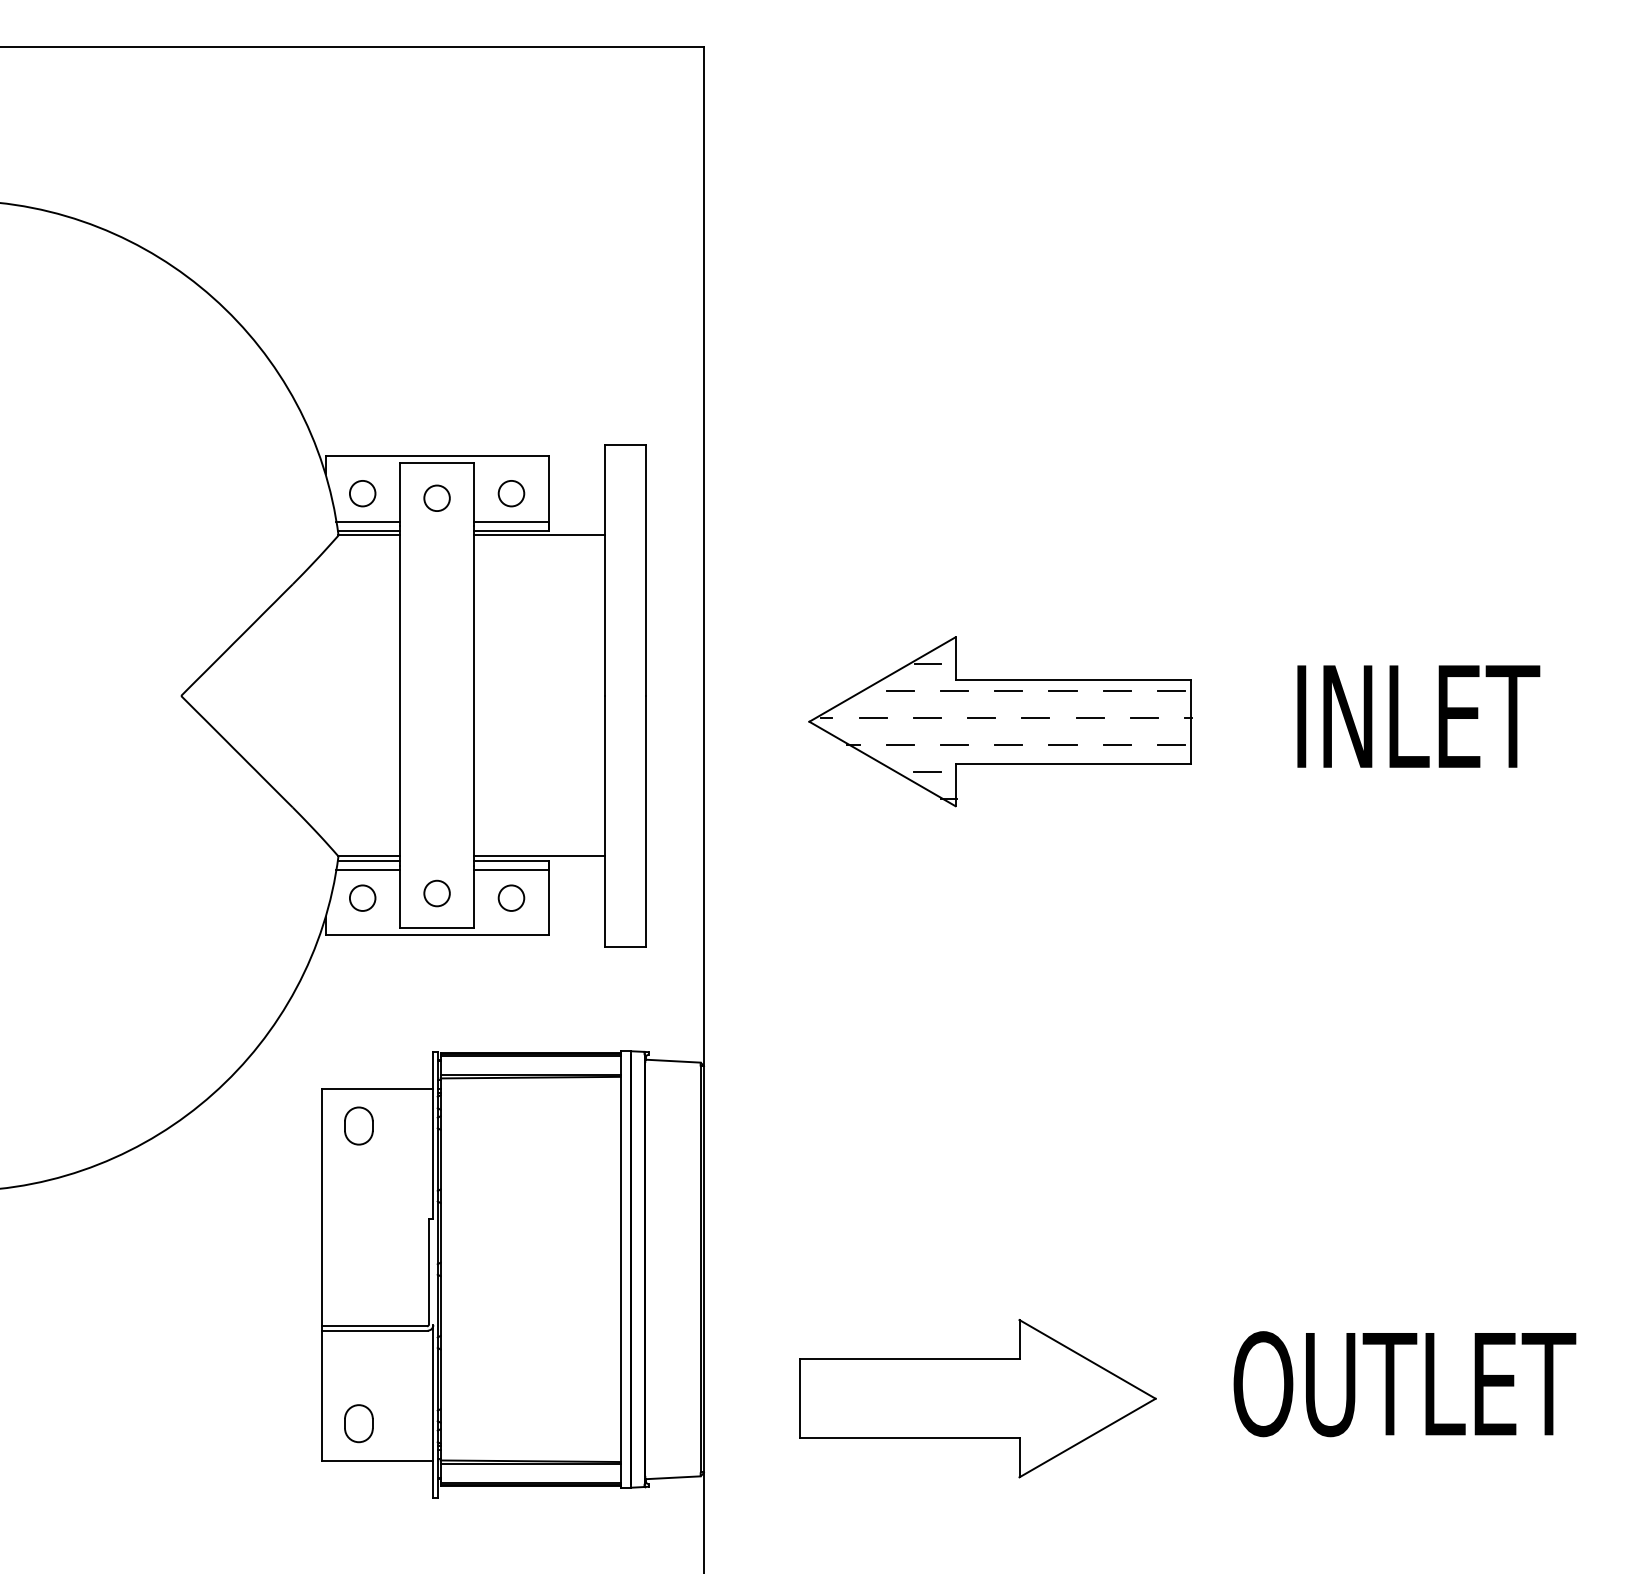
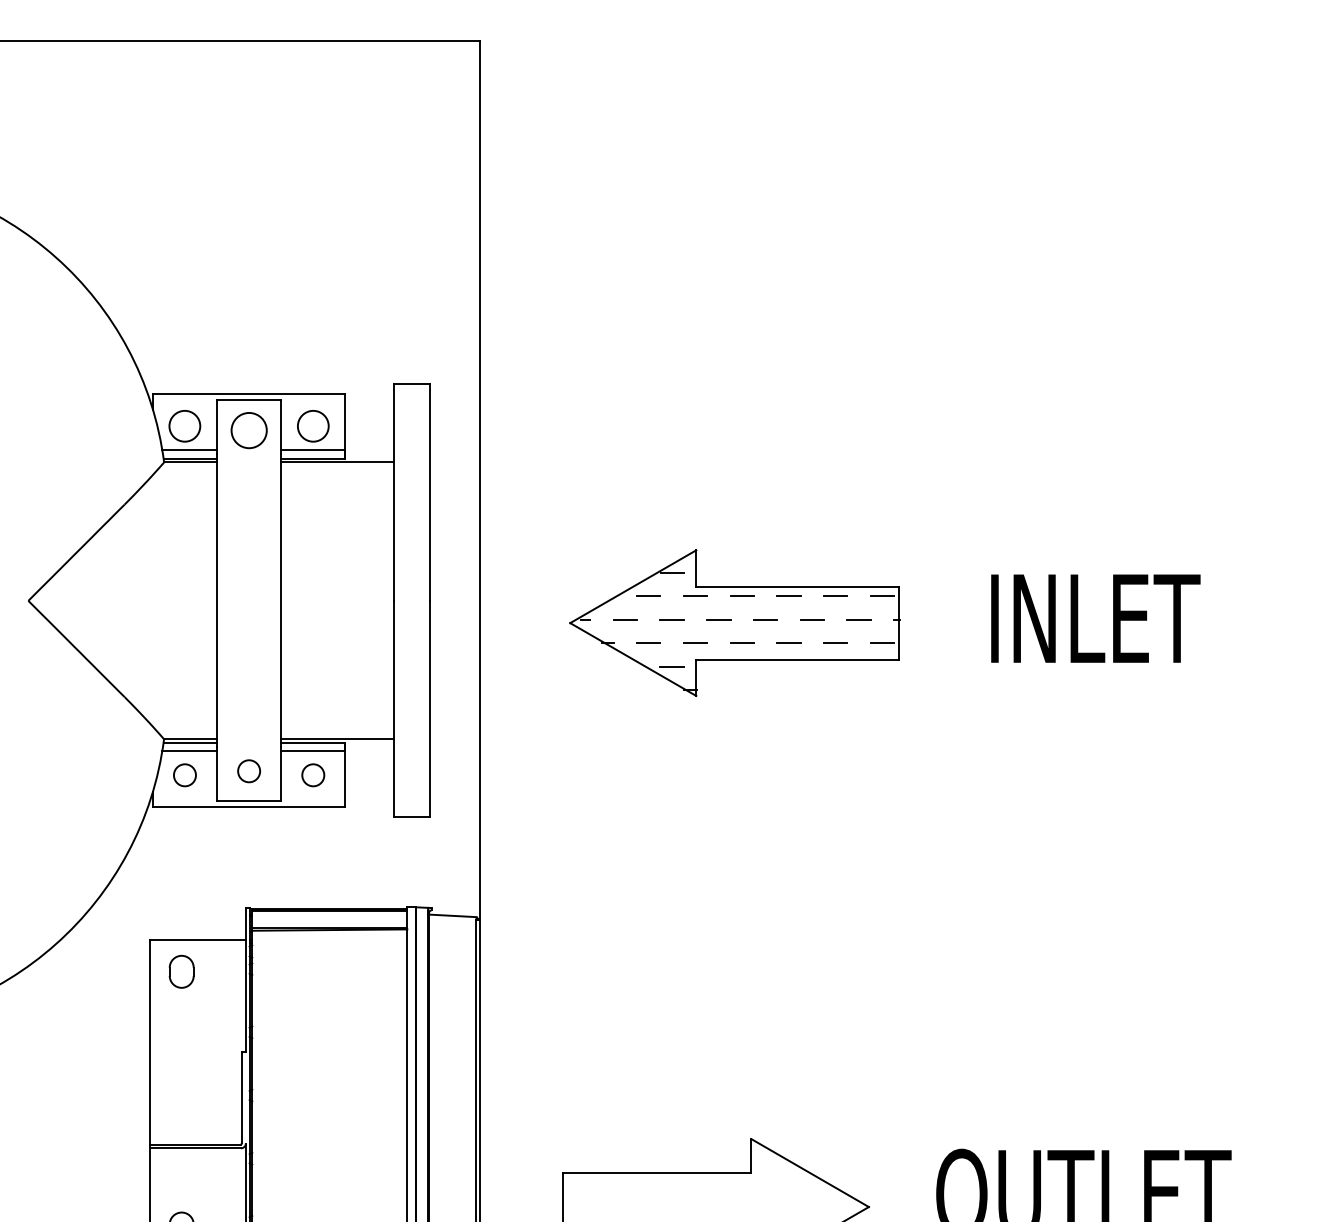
circle: (362, 493) -> (184, 426), size x1.4
circle: (511, 493) -> (313, 426), size x1.4
circle: (436, 497) -> (248, 429), size x1.6

